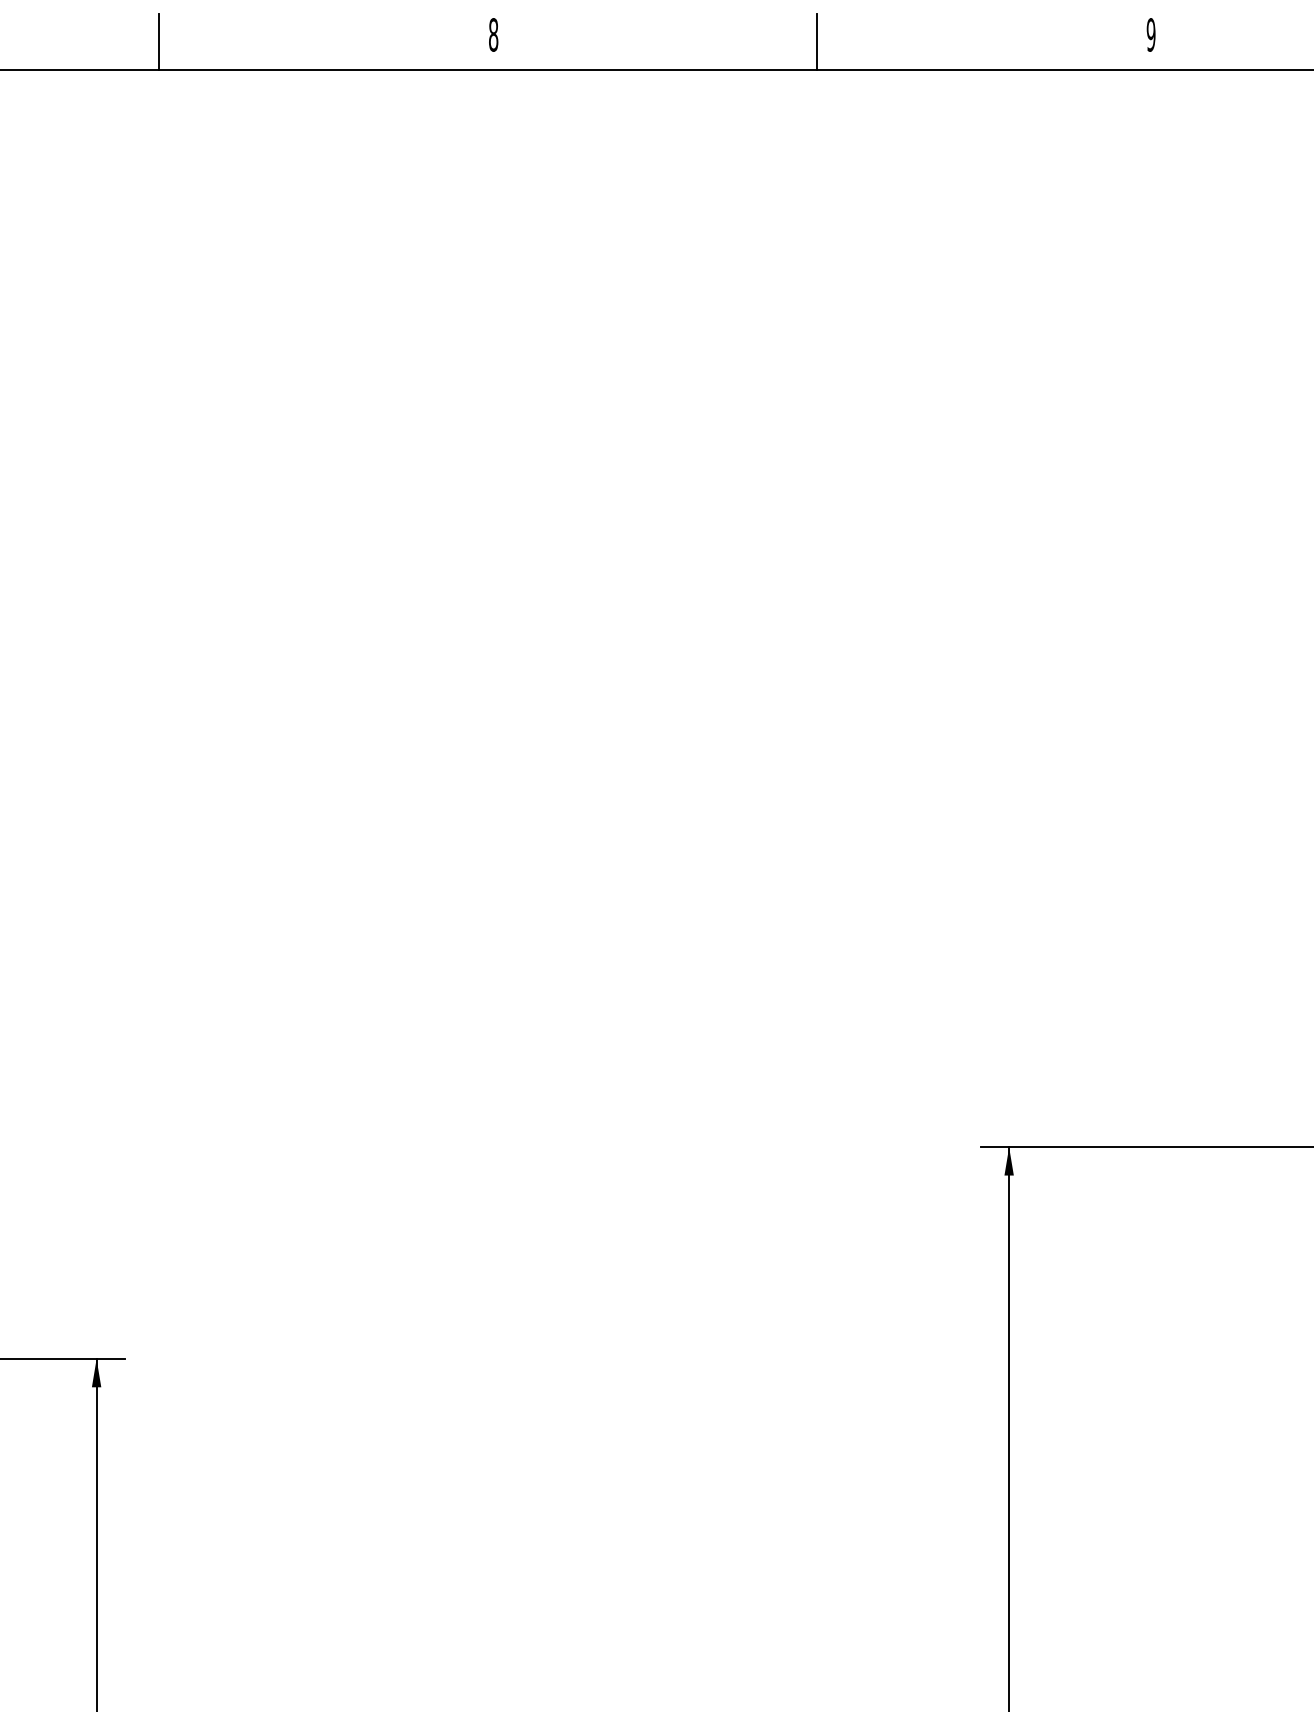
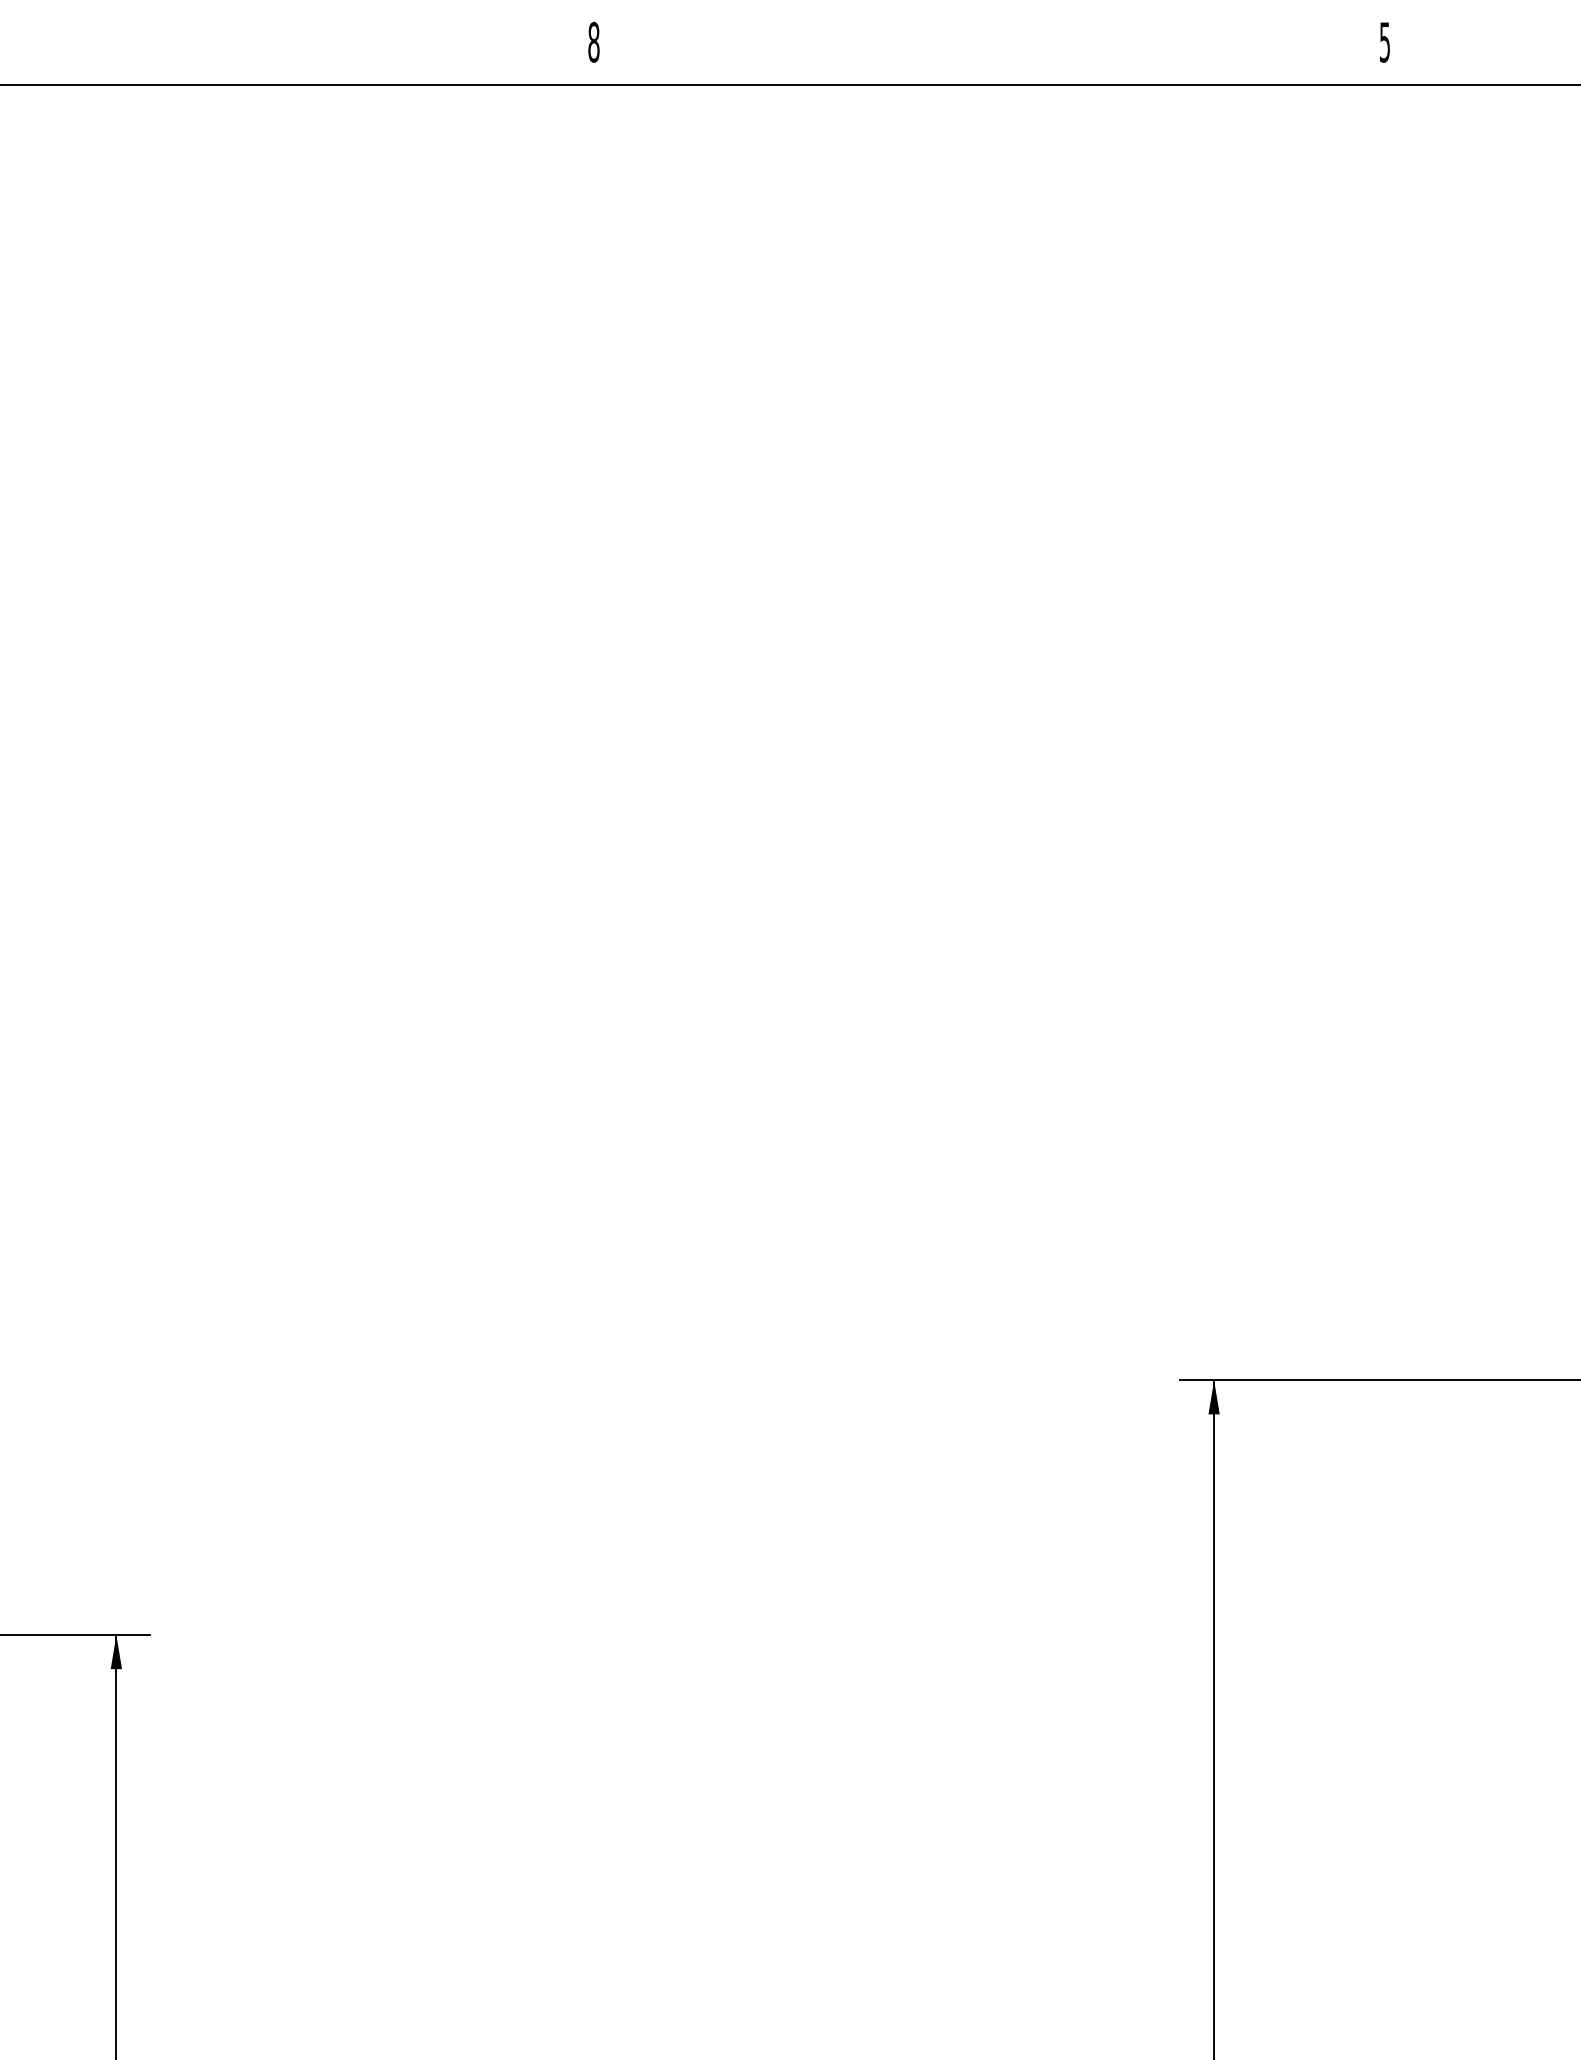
text: (1150, 35) -> (1384, 42), 9 -> 5
line: (159, 41) -> (191, 50), removed
line: (816, 41) -> (982, 50), removed

